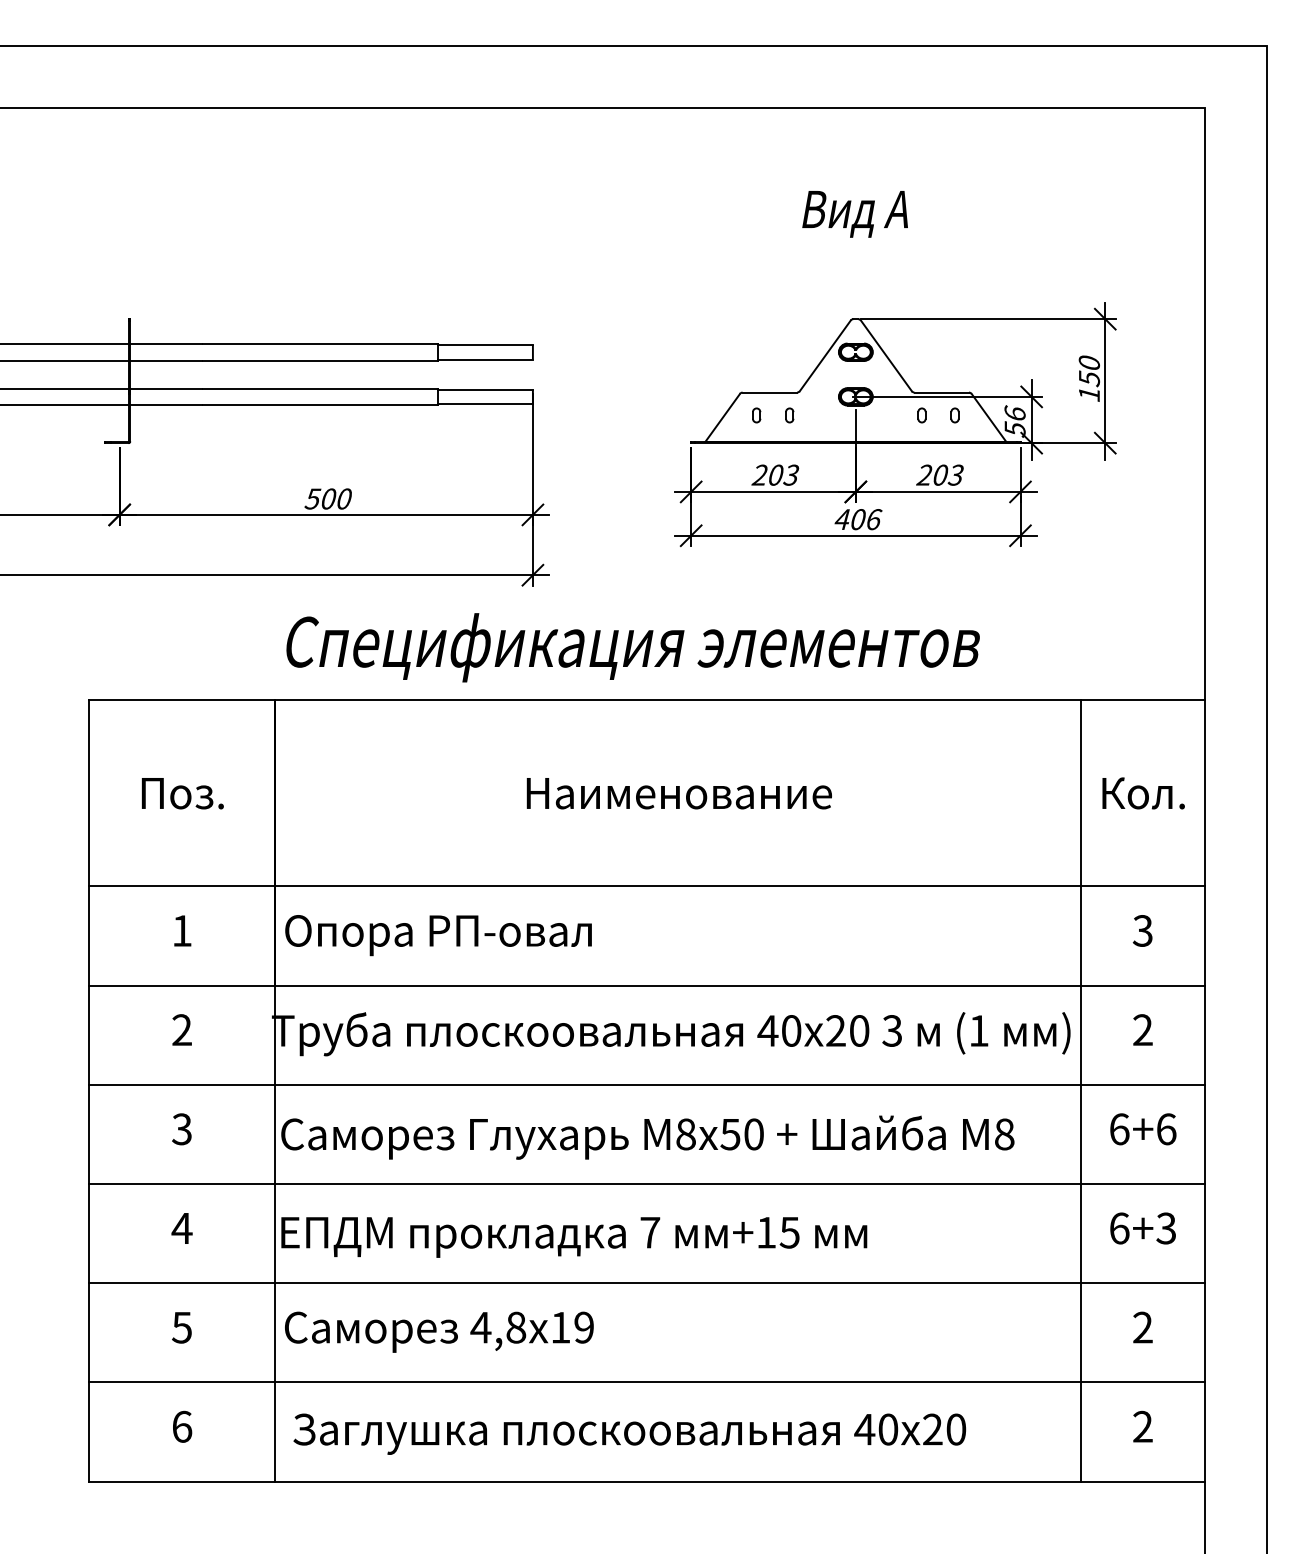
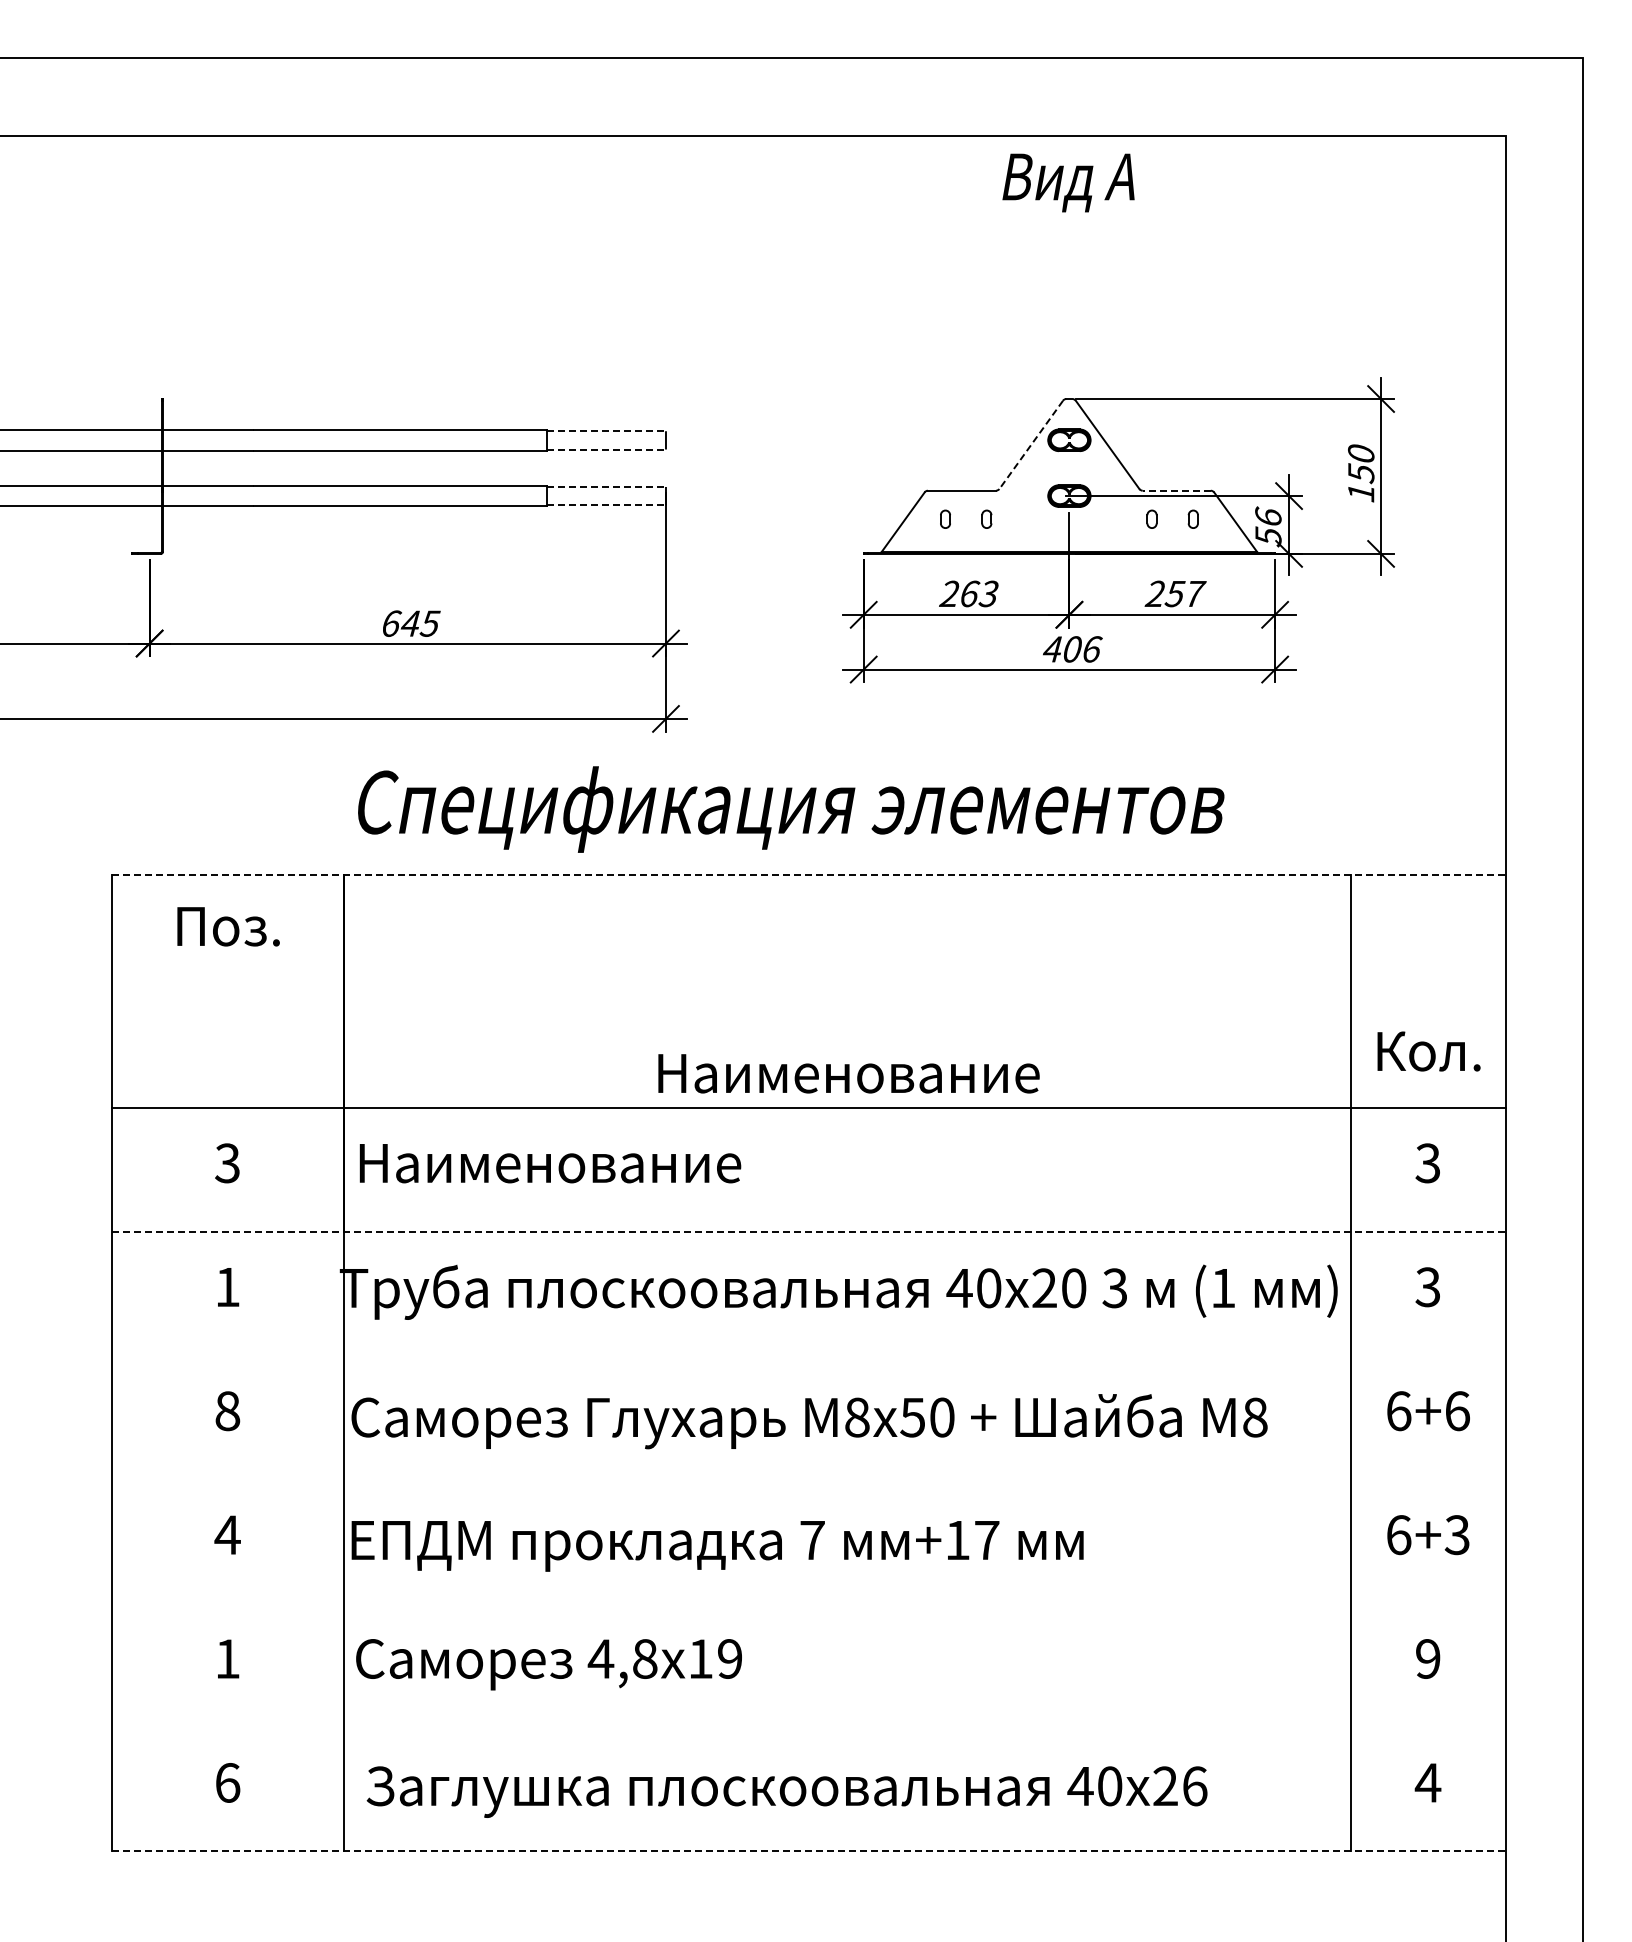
text: (855, 213) -> (1068, 182), moved
line: (486, 345) -> (607, 431), solid -> dashed
line: (824, 356) -> (1030, 445), solid -> dashed
line: (486, 359) -> (607, 449), solid -> dashed
line: (486, 390) -> (607, 487), solid -> dashed
line: (941, 392) -> (1176, 490), solid -> dashed
line: (486, 404) -> (607, 505), solid -> dashed
text: (776, 474) -> (970, 593), 203 -> 263
text: (948, 474) -> (1185, 593), 203 -> 257
text: (328, 498) -> (410, 623), 500 -> 645
line: (647, 700) -> (809, 875), solid -> dashed
text: (182, 793) -> (228, 926), moved
text: (679, 793) -> (848, 1073), moved
text: (1143, 793) -> (1428, 1051), moved
text: (181, 931) -> (227, 1163), 1 -> 3
text: (438, 935) -> (548, 1168), Опора РП-овал -> Наименование
line: (647, 985) -> (809, 1231), solid -> dashed
text: (181, 1029) -> (227, 1286), 2 -> 1
text: (1142, 1030) -> (1427, 1287), 2 -> 3
line: (646, 1084) -> (808, 1355), removed
text: (181, 1129) -> (227, 1411), 3 -> 8
line: (646, 1184) -> (808, 1479), removed
text: (789, 1232) -> (986, 1540), +15 -> +17
line: (646, 1283) -> (808, 1603), removed
text: (181, 1327) -> (227, 1658), 5 -> 1
text: (1143, 1327) -> (1428, 1658), 2 -> 9
line: (646, 1382) -> (808, 1727), removed
text: (1142, 1426) -> (1427, 1782), 2 -> 4
text: (956, 1429) -> (1195, 1786), 20 -> 26
line: (647, 1481) -> (809, 1851), solid -> dashed

